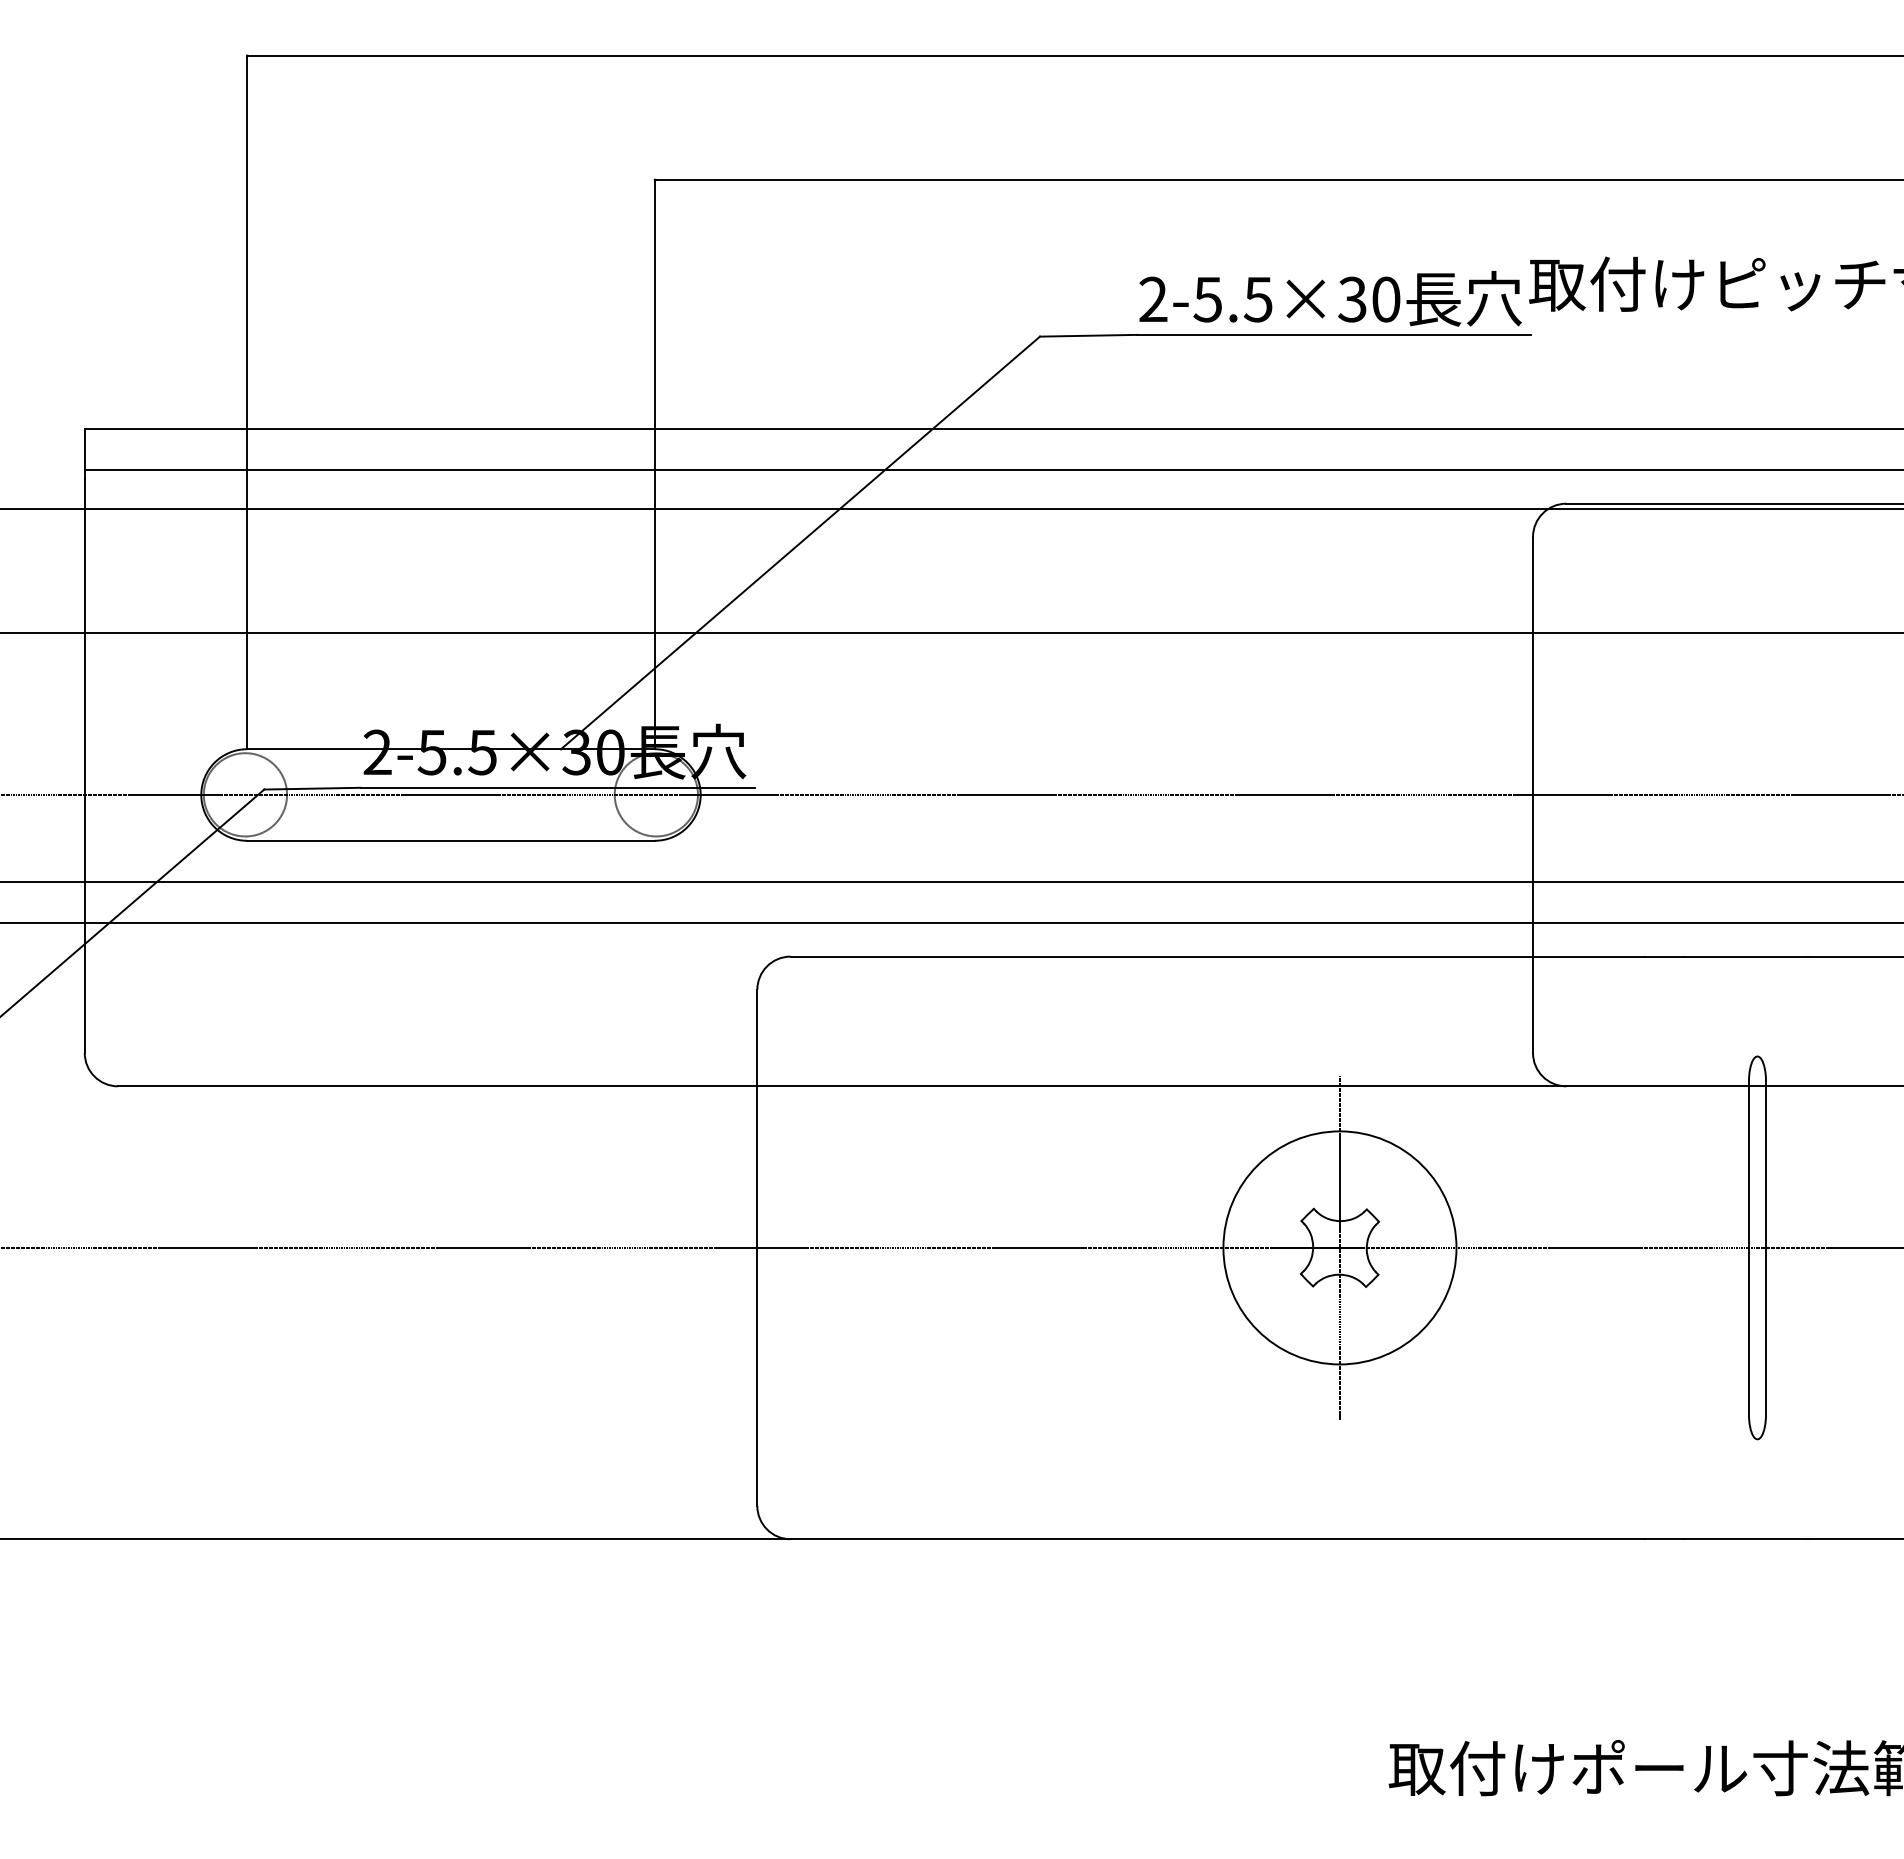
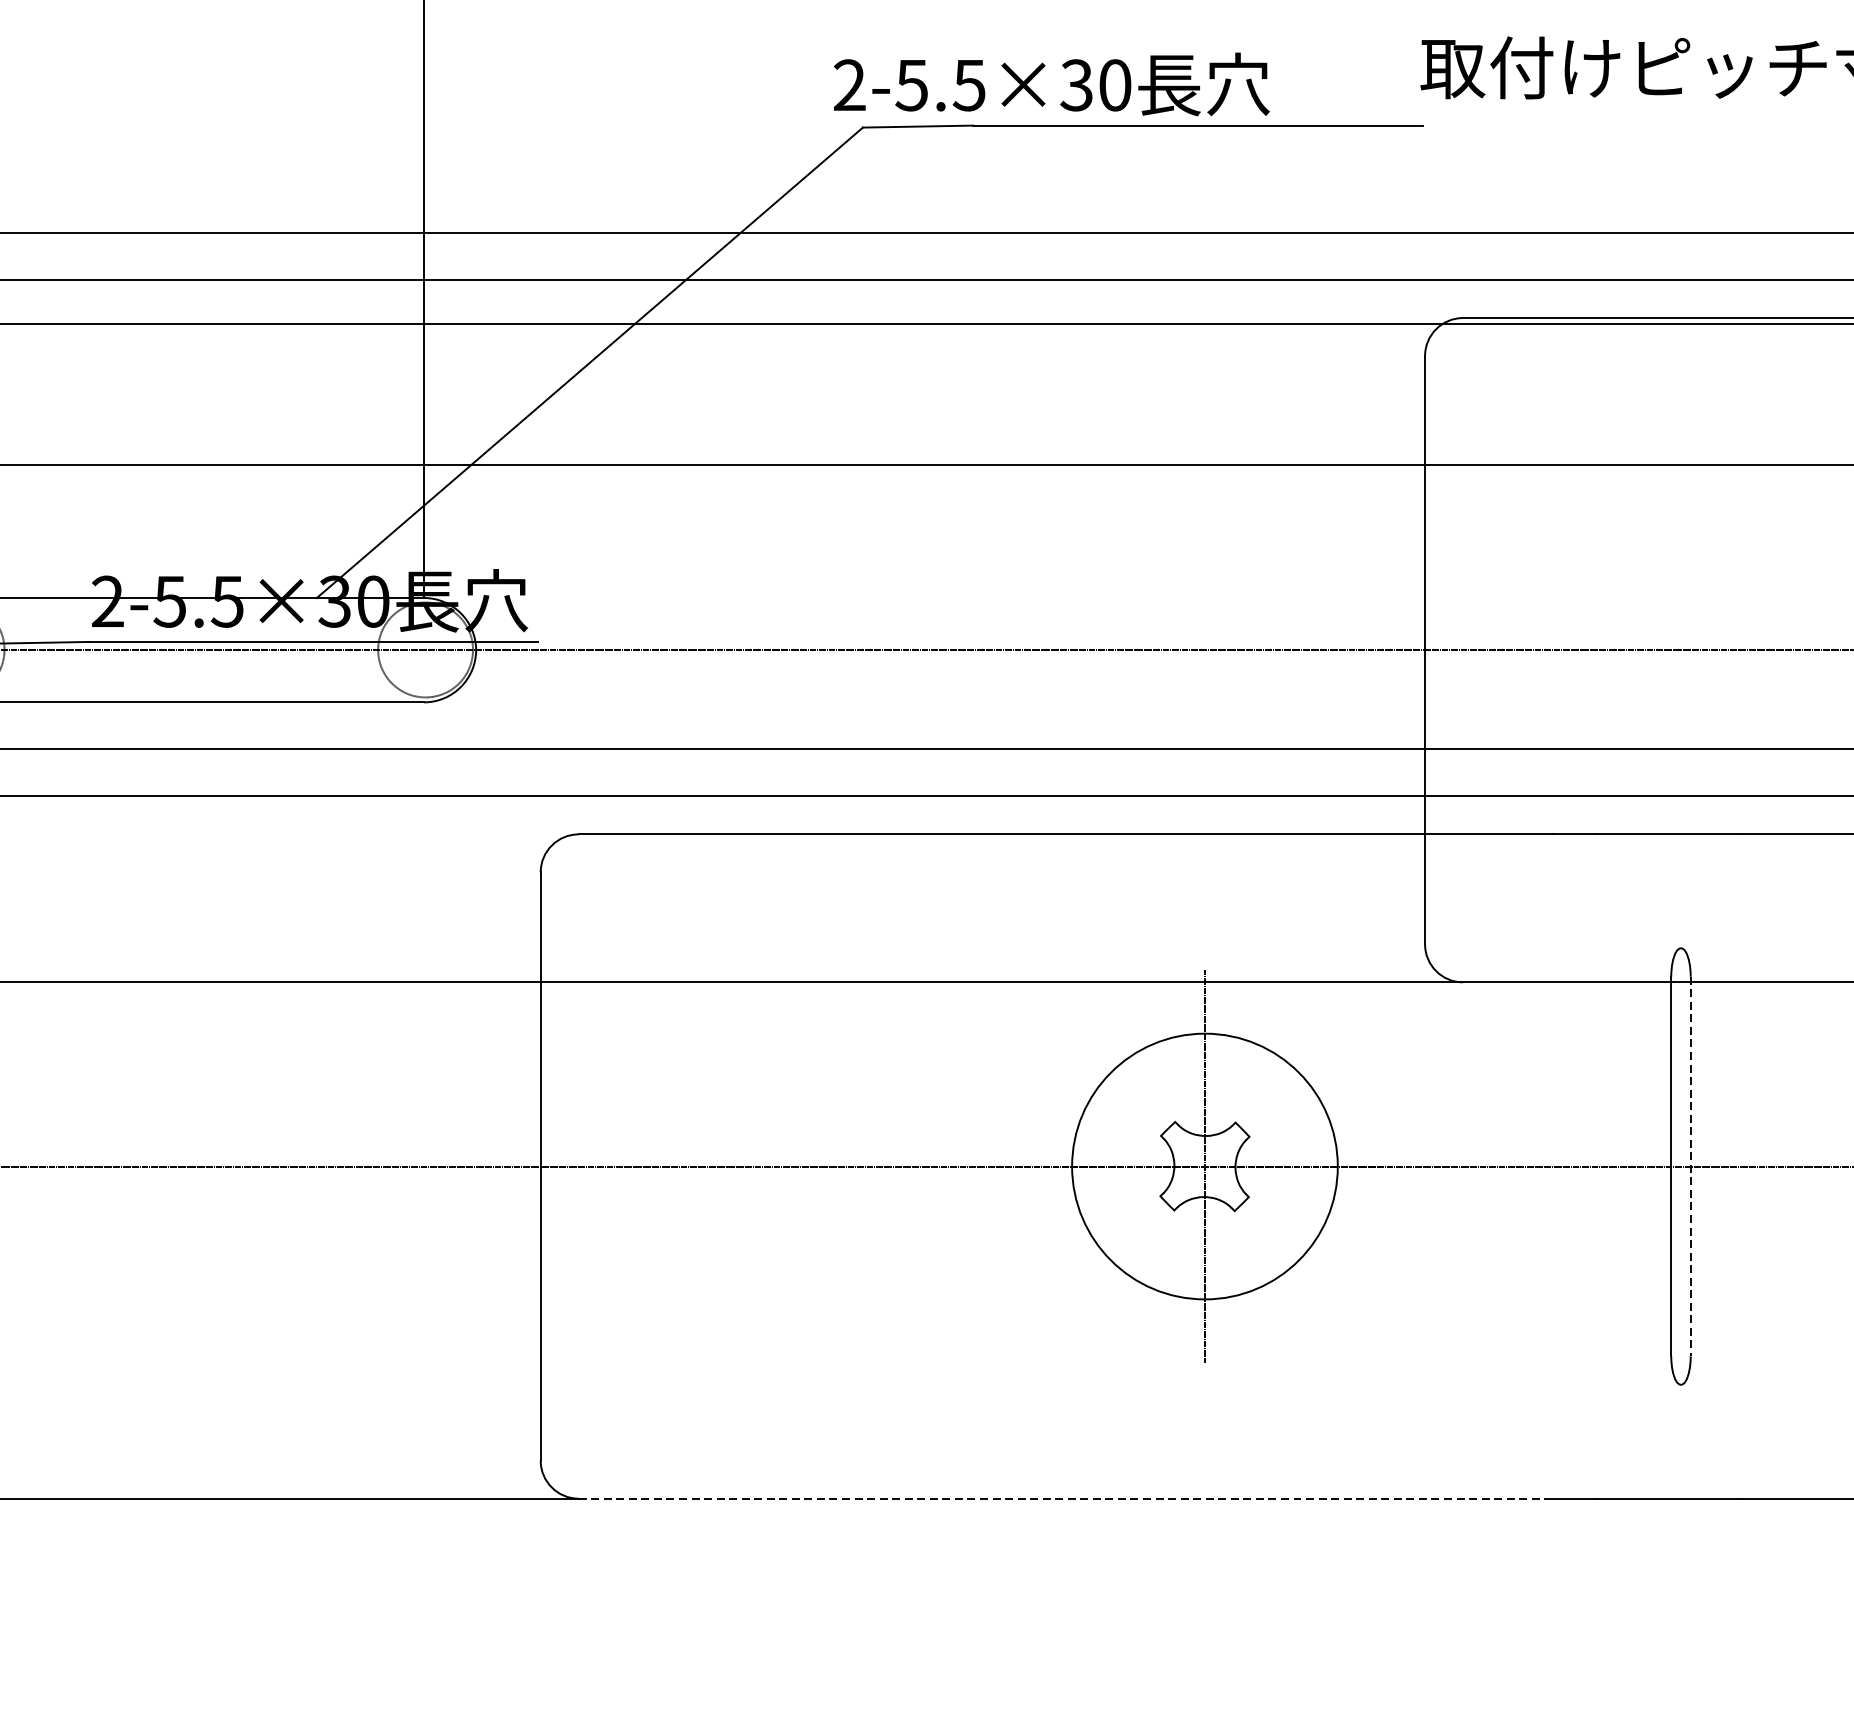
text: (1330, 298) -> (1051, 84), moved
line: (1766, 1248) -> (1691, 1167), solid -> dashed
line: (1218, 1539) -> (1066, 1498), solid -> dashed

